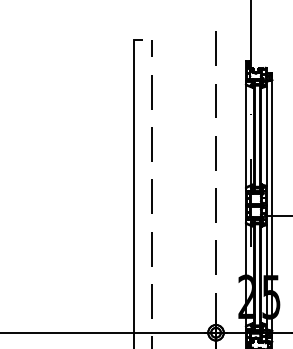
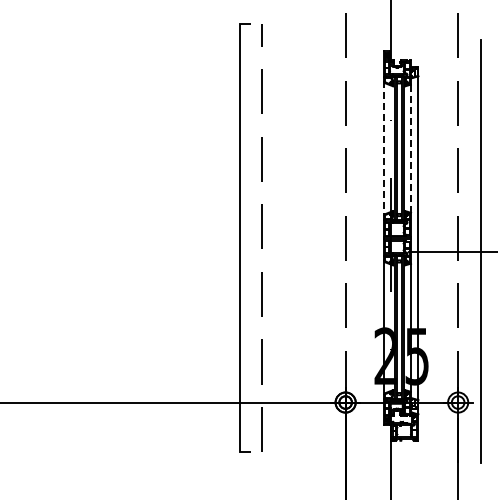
line: (246, 136) -> (384, 149), solid -> dashed
line: (267, 136) -> (411, 149), solid -> dashed

